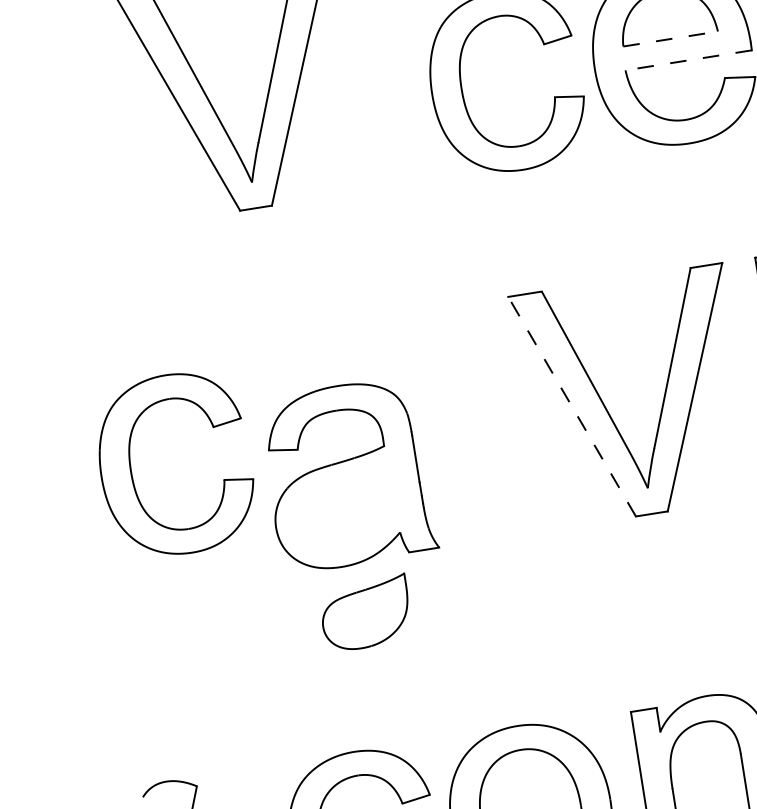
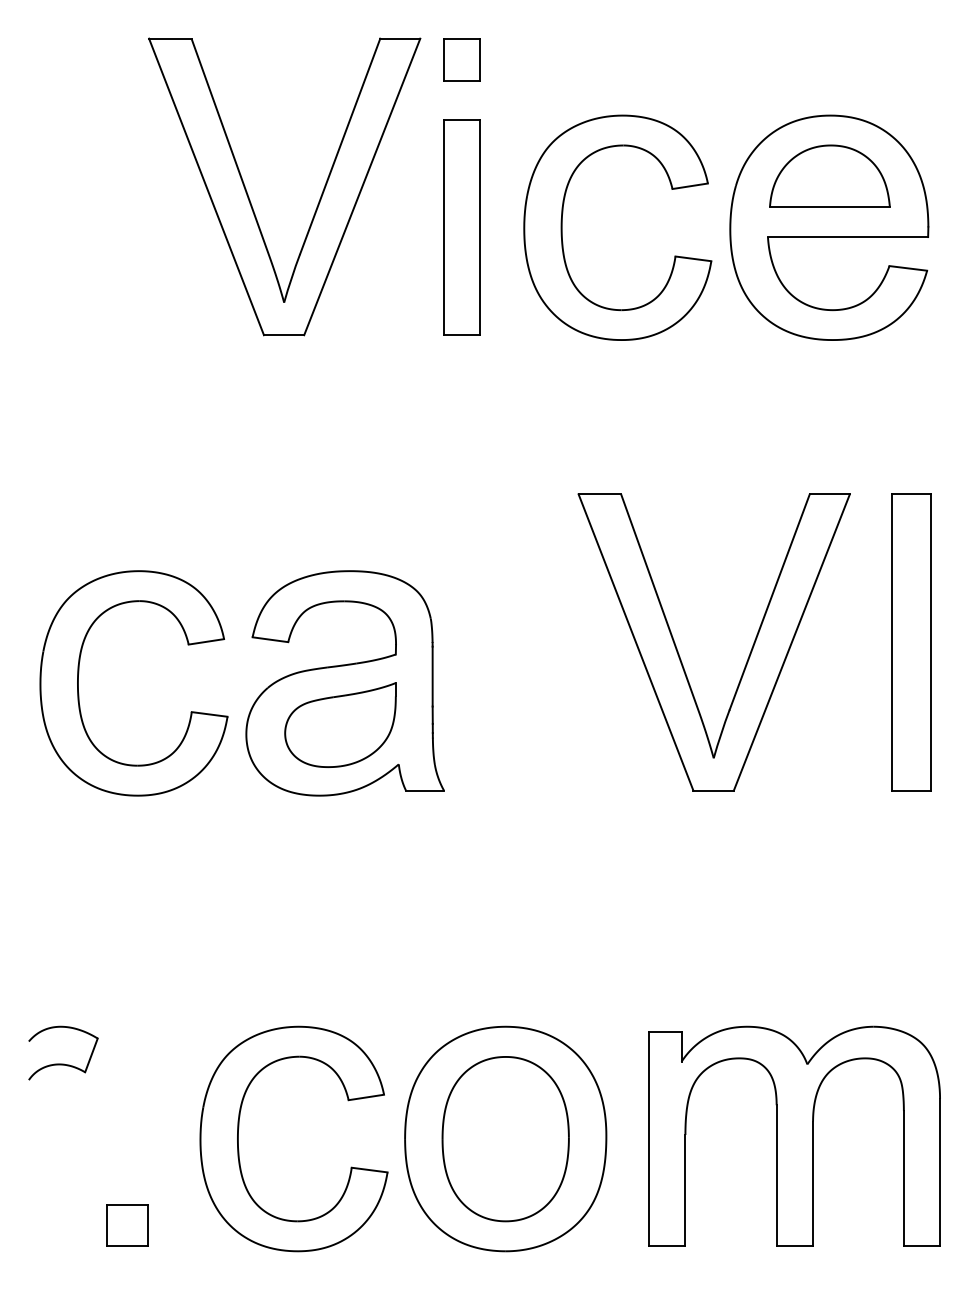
line: (670, 39) -> (829, 207), dashed -> solid
line: (688, 60) -> (847, 237), dashed -> solid
part: (382, 101) -> (461, 227), added
line: (572, 406) -> (636, 642), dashed -> solid
part: (131, 463) -> (79, 673), moved
part: (365, 613) -> (340, 724), moved

